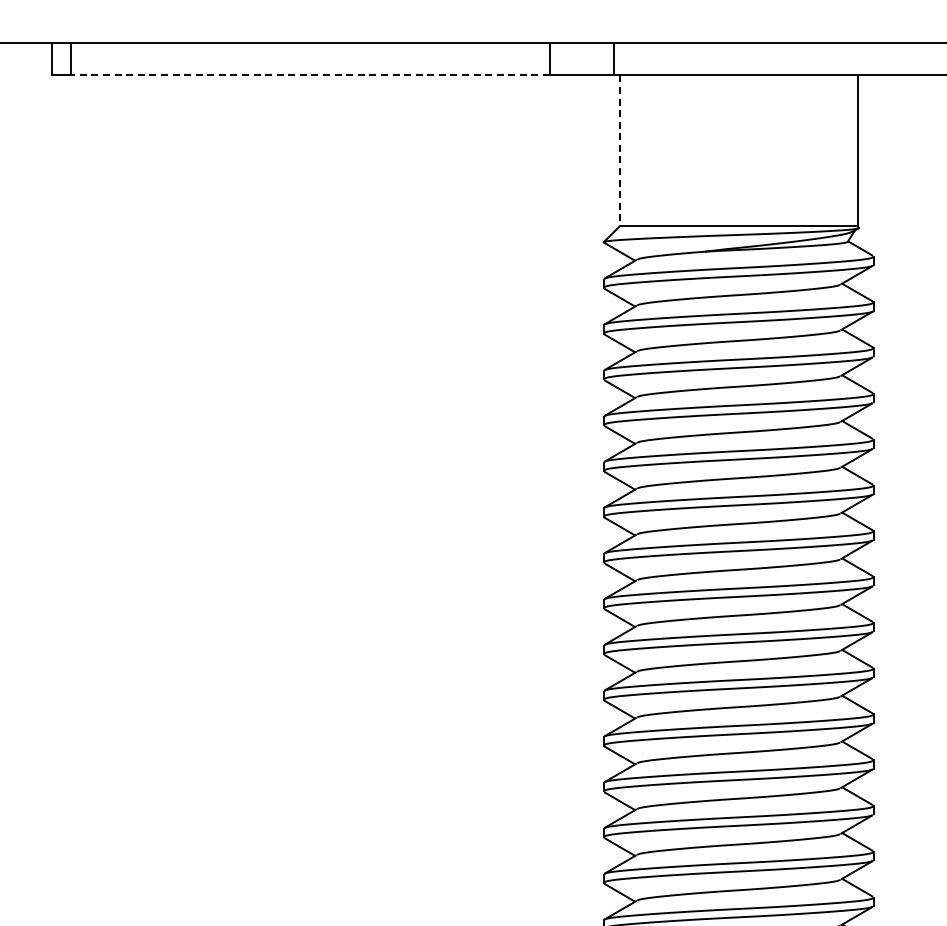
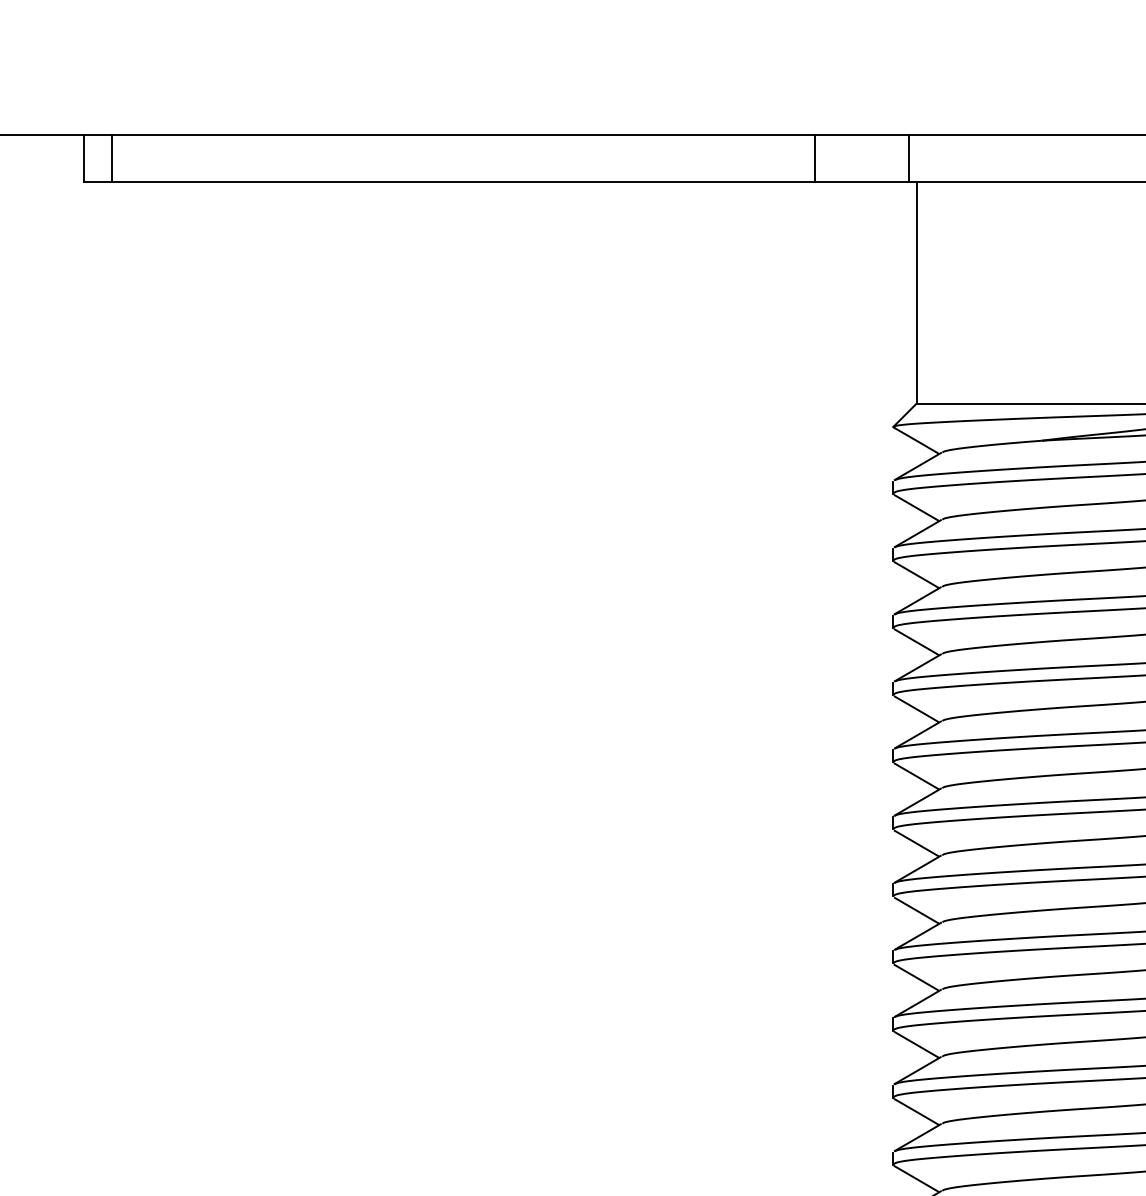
line: (310, 75) -> (463, 182), dashed -> solid
line: (619, 150) -> (916, 292), dashed -> solid

